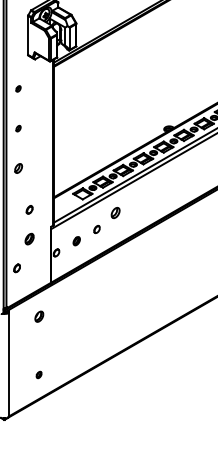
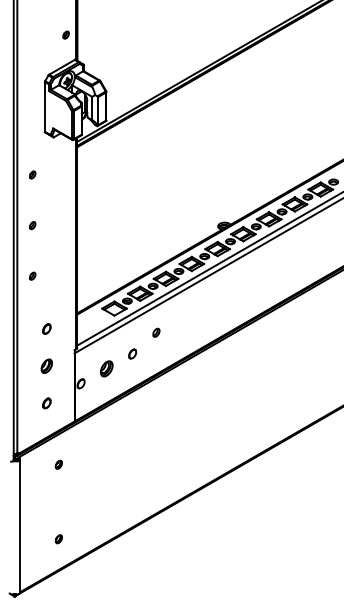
part: (18, 167) -> (32, 275), size x0.62
part: (115, 212) -> (156, 332), size x0.62
part: (76, 240) -> (106, 368), size x1.43
part: (16, 268) -> (46, 403), moved
part: (38, 316) -> (58, 464), size x0.62

